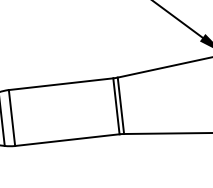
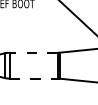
line: (60, 83) -> (33, 52), solid -> dashed
line: (69, 139) -> (34, 78), solid -> dashed

